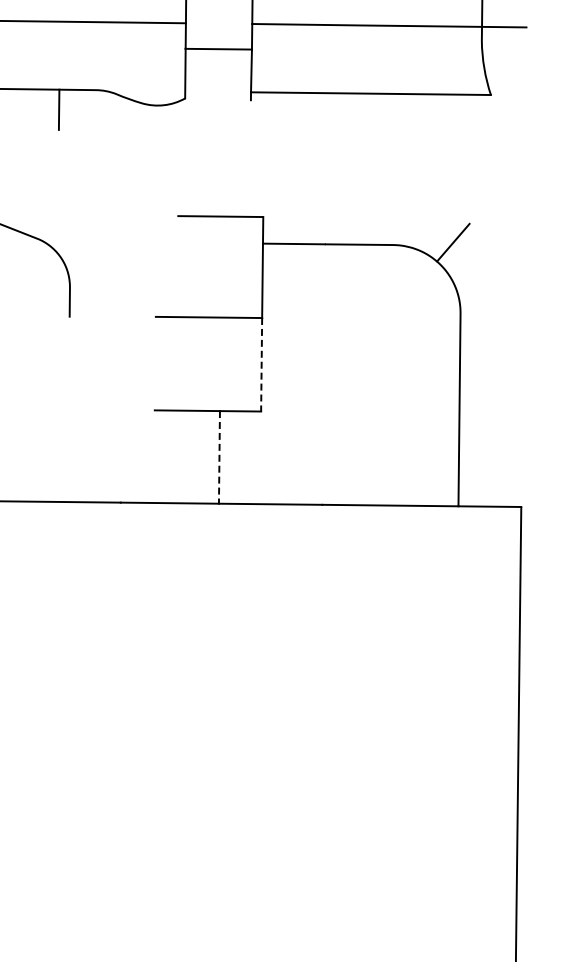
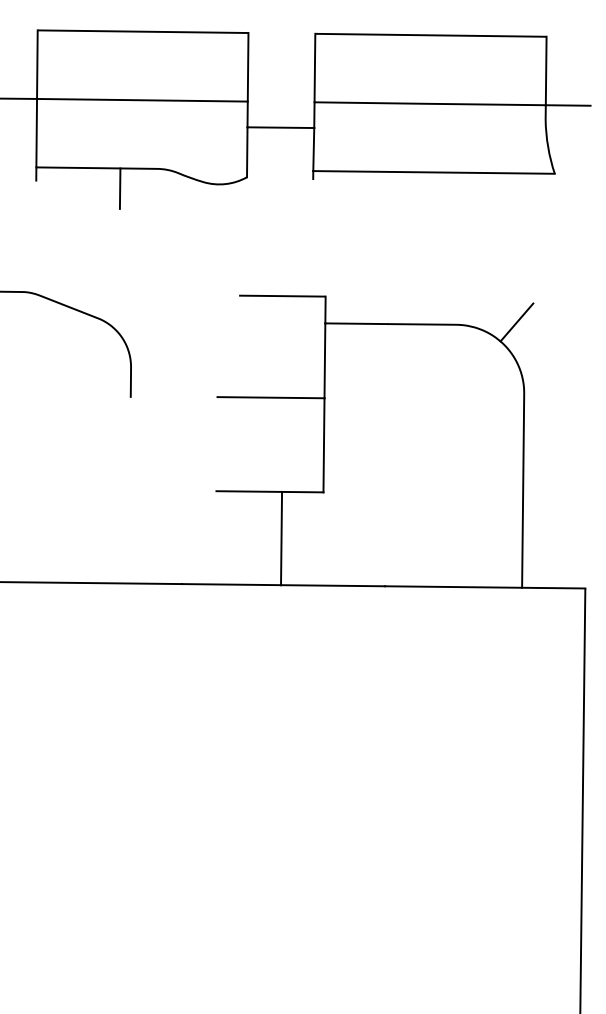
line: (261, 364) -> (323, 445), dashed -> solid
line: (219, 457) -> (281, 538), dashed -> solid

